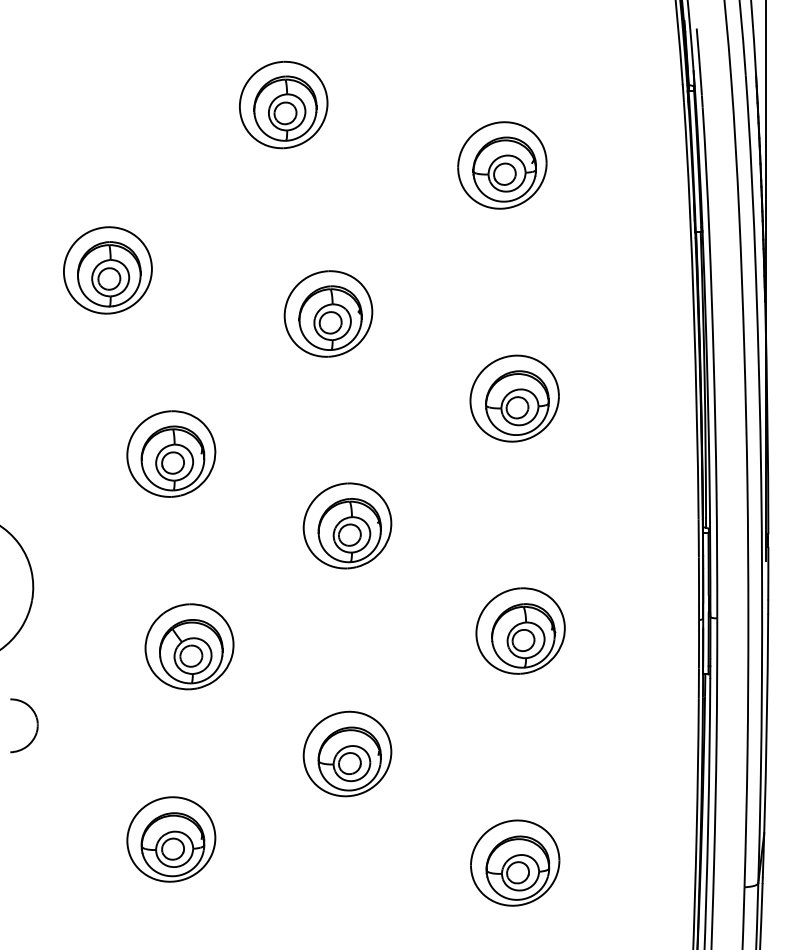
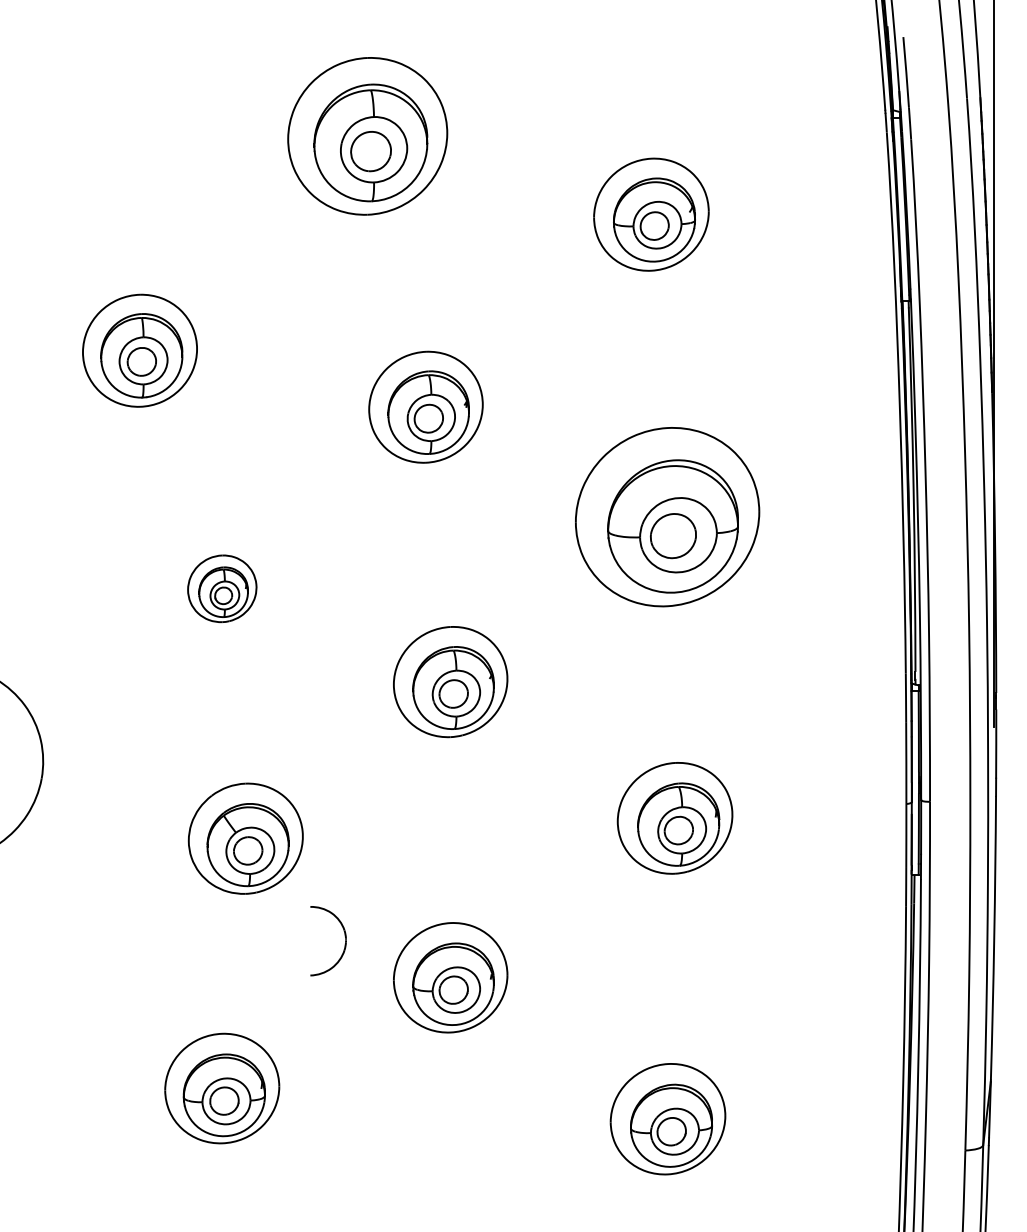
part: (283, 104) -> (367, 135), size x1.4
part: (514, 398) -> (667, 516), size x1.6
part: (171, 453) -> (222, 588), size x0.6
part: (36, 725) -> (344, 940), moved

